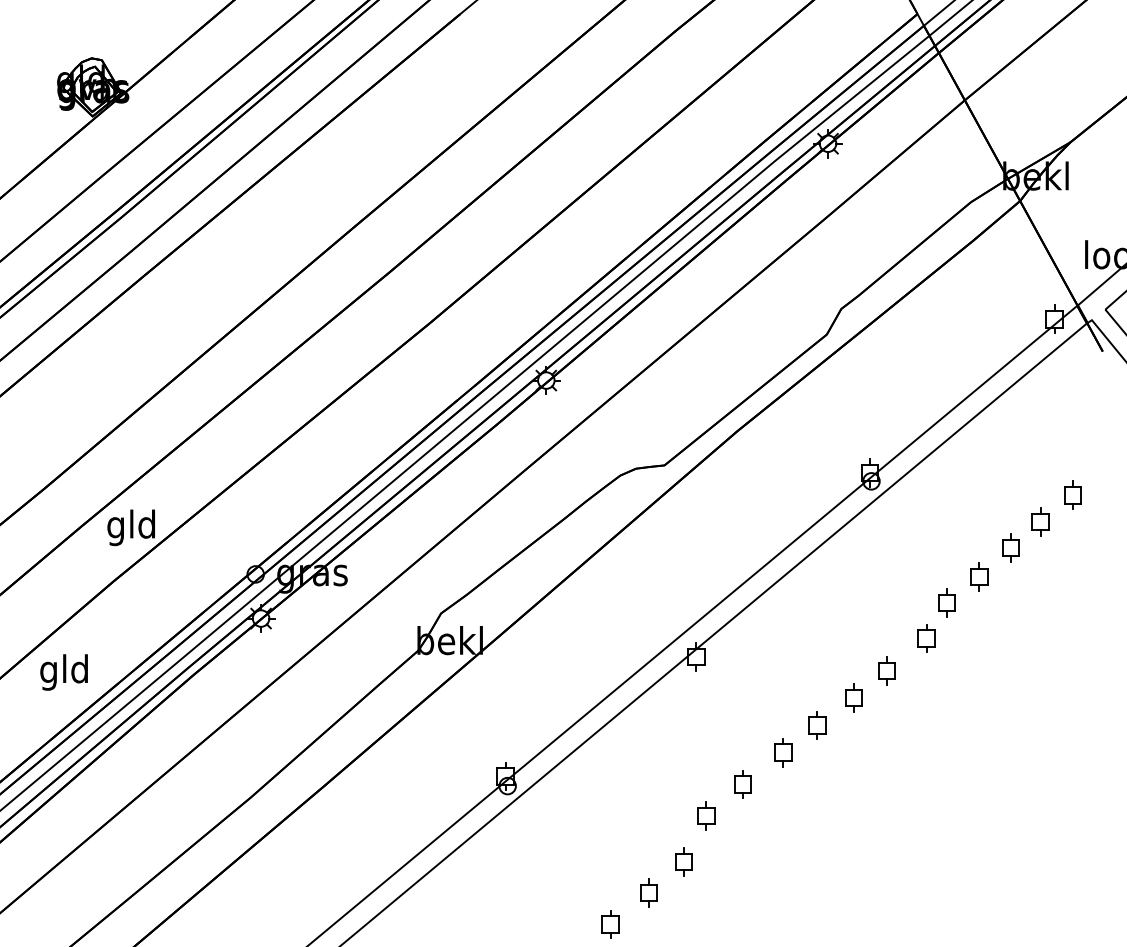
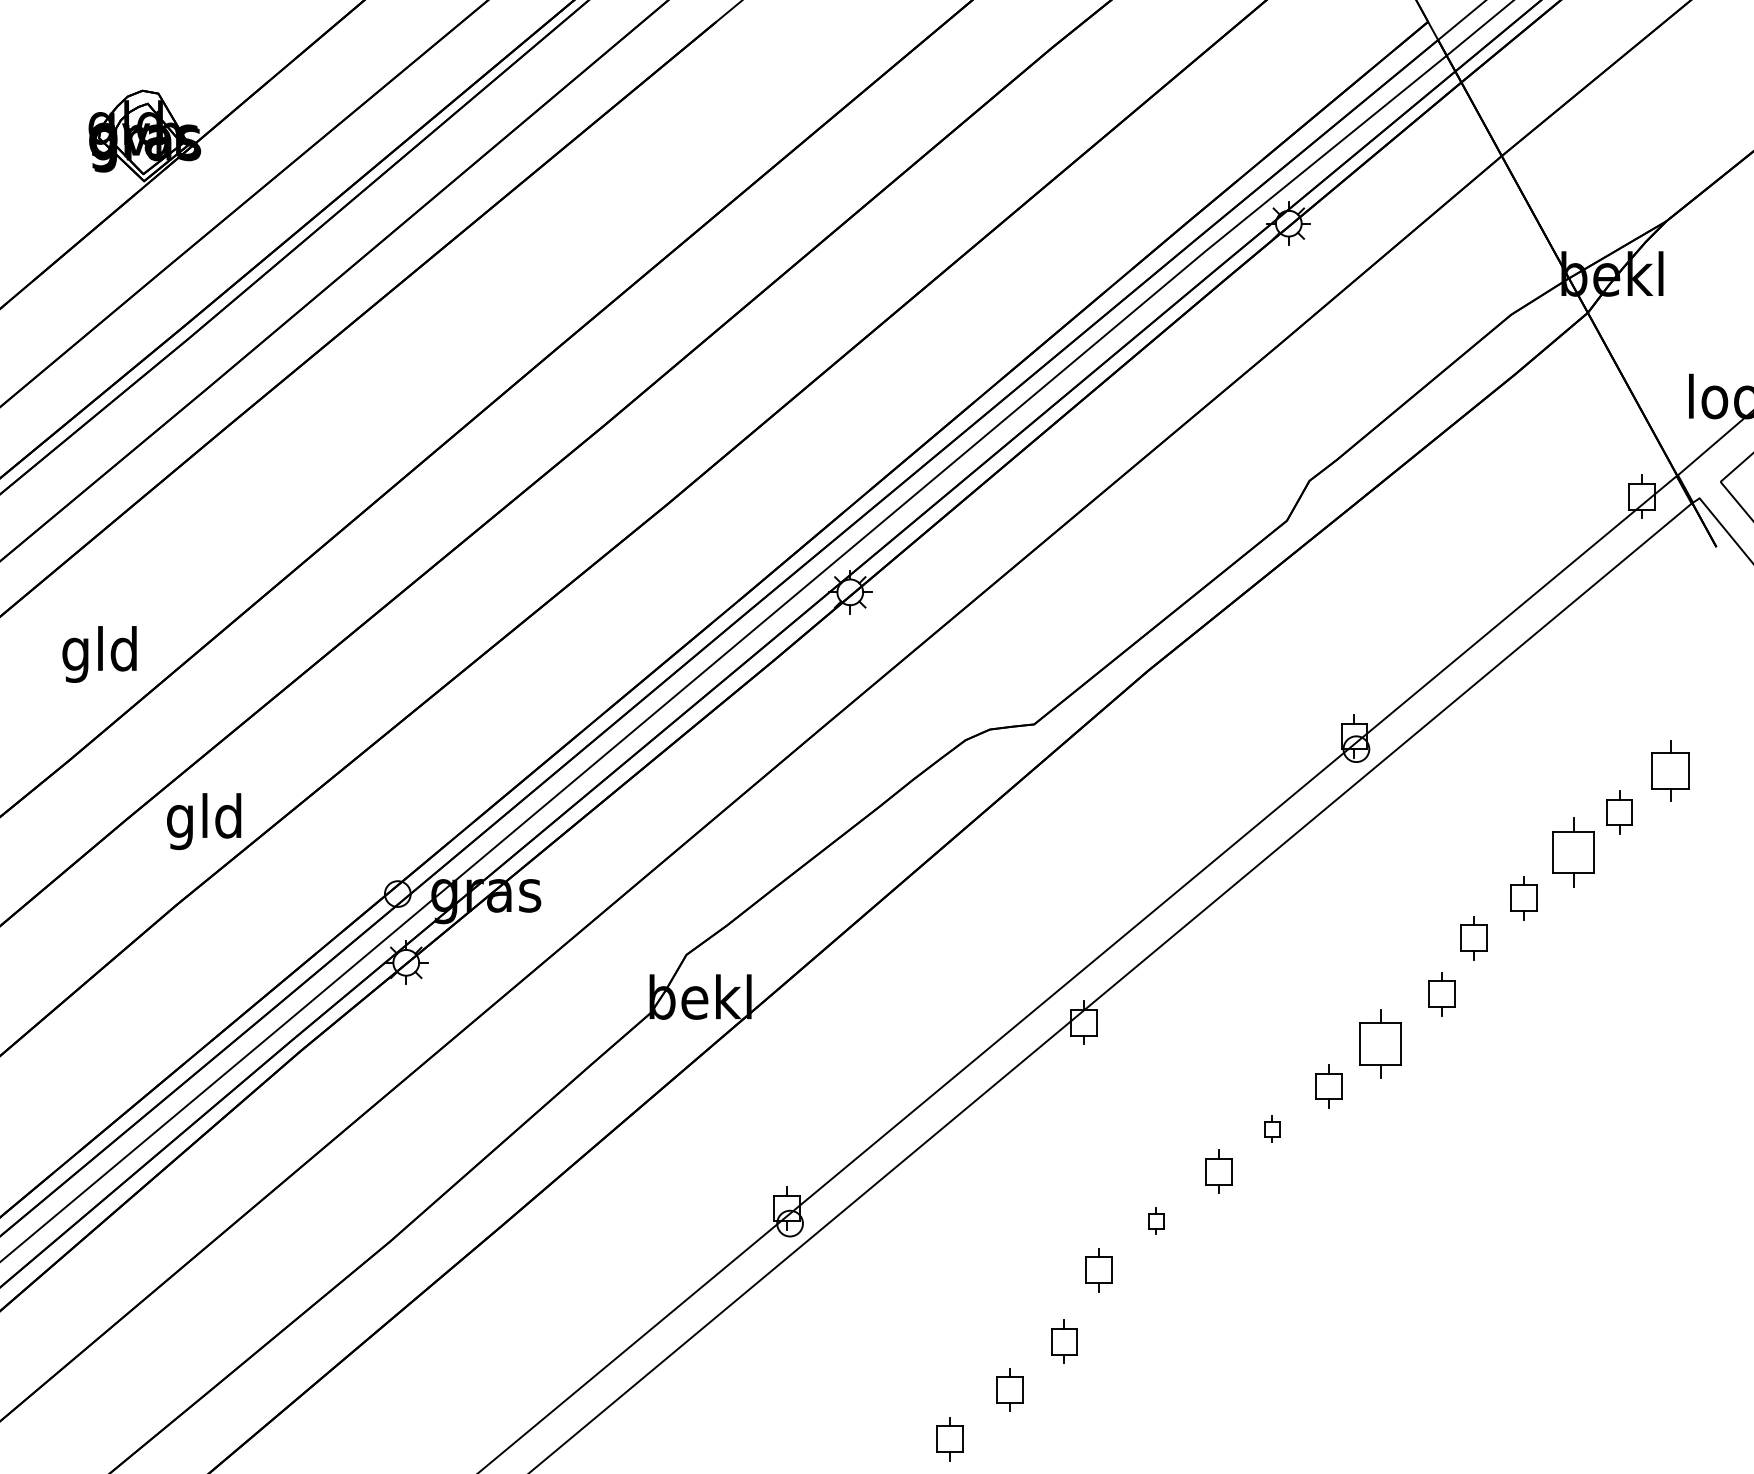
part: (1072, 494) -> (1669, 769), size x1.4
part: (1010, 547) -> (1572, 852), size x1.6
part: (886, 670) -> (1379, 1043), size x1.6
text: (63, 672) -> (98, 654), moved
part: (817, 725) -> (1272, 1129), size x0.6
part: (742, 784) -> (1155, 1221), size x0.6

